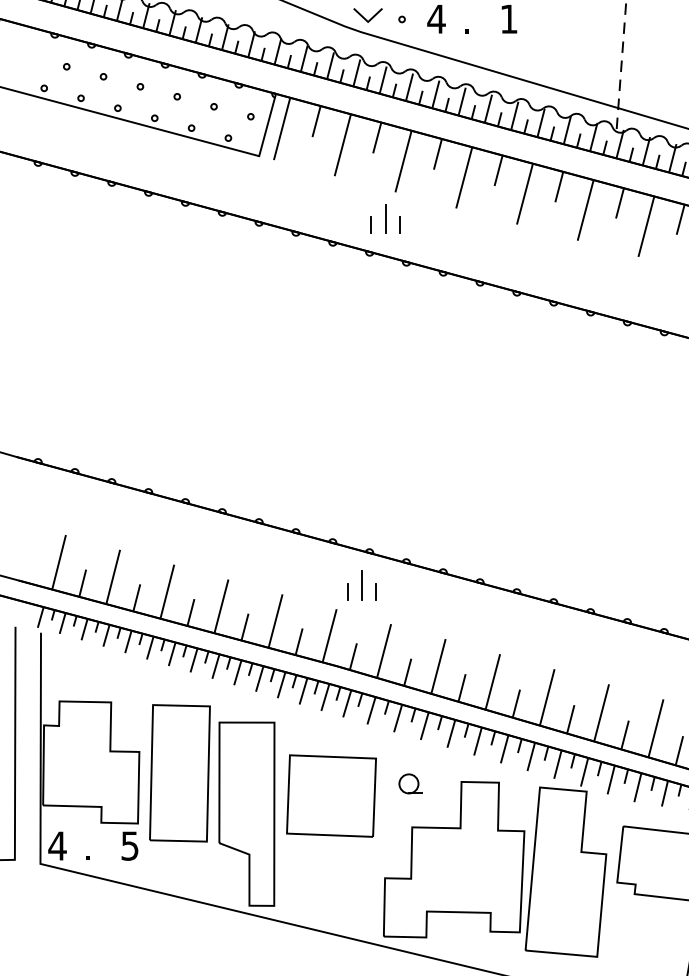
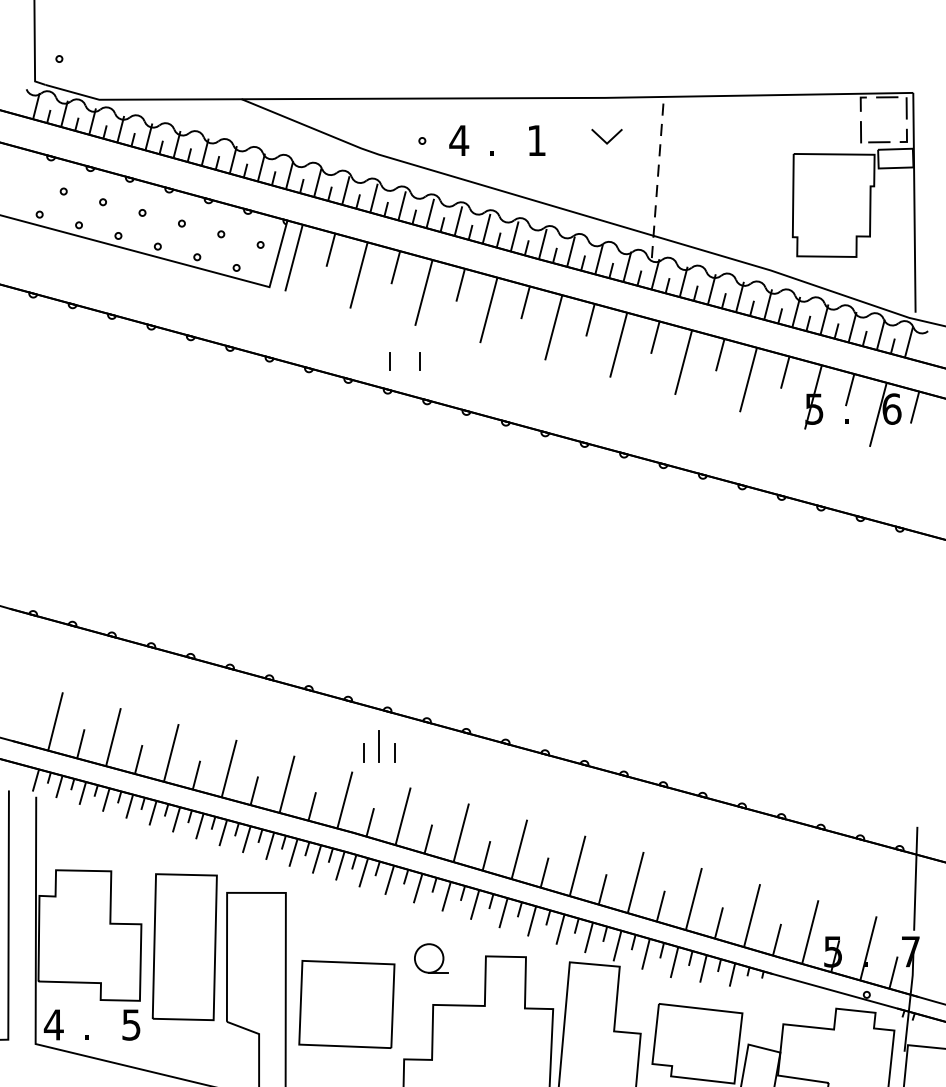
line: (365, 18) -> (604, 139), moved
line: (385, 219) -> (404, 354), removed
part: (409, 783) -> (430, 958), size x1.4
part: (331, 796) -> (346, 1004), moved

